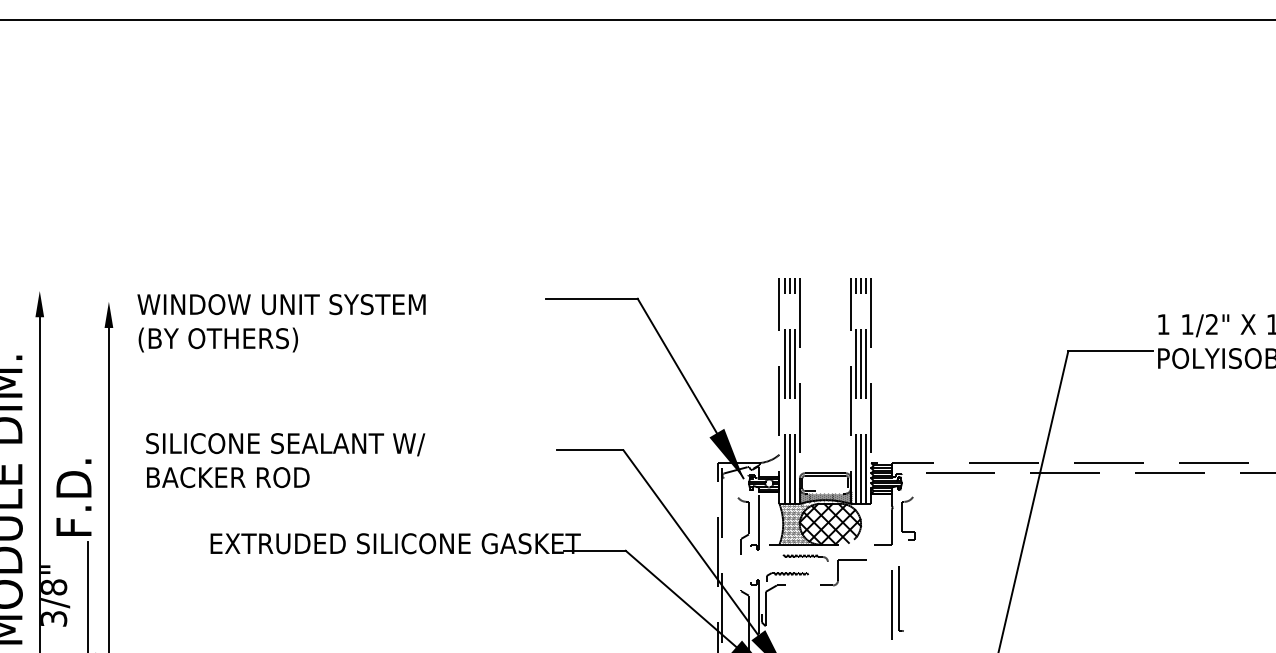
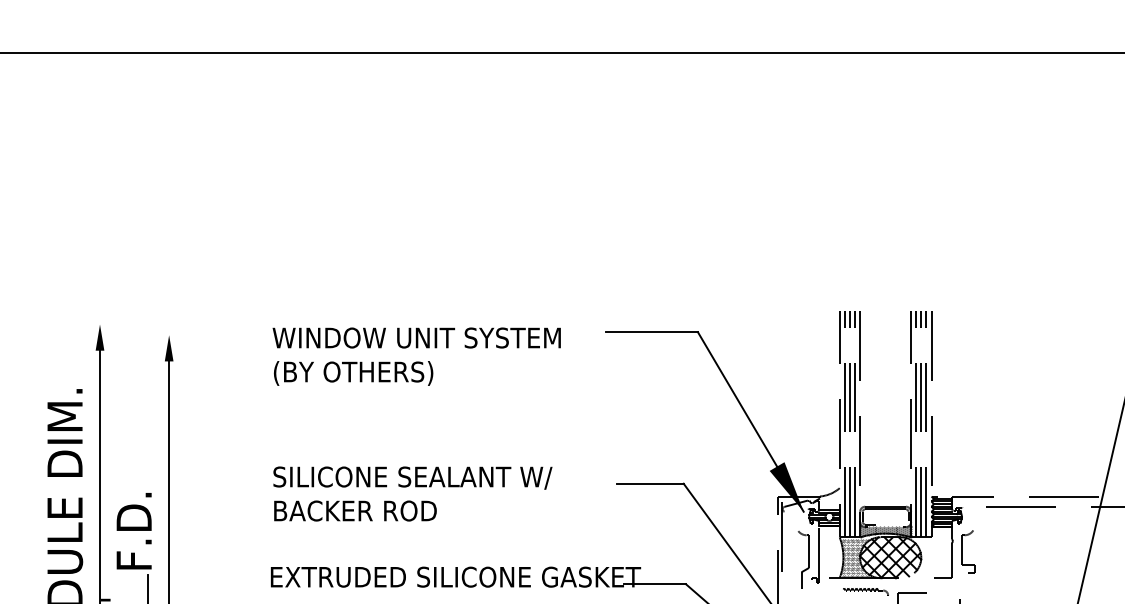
text: (281, 323) -> (416, 356), moved
text: (285, 460) -> (412, 493), moved

